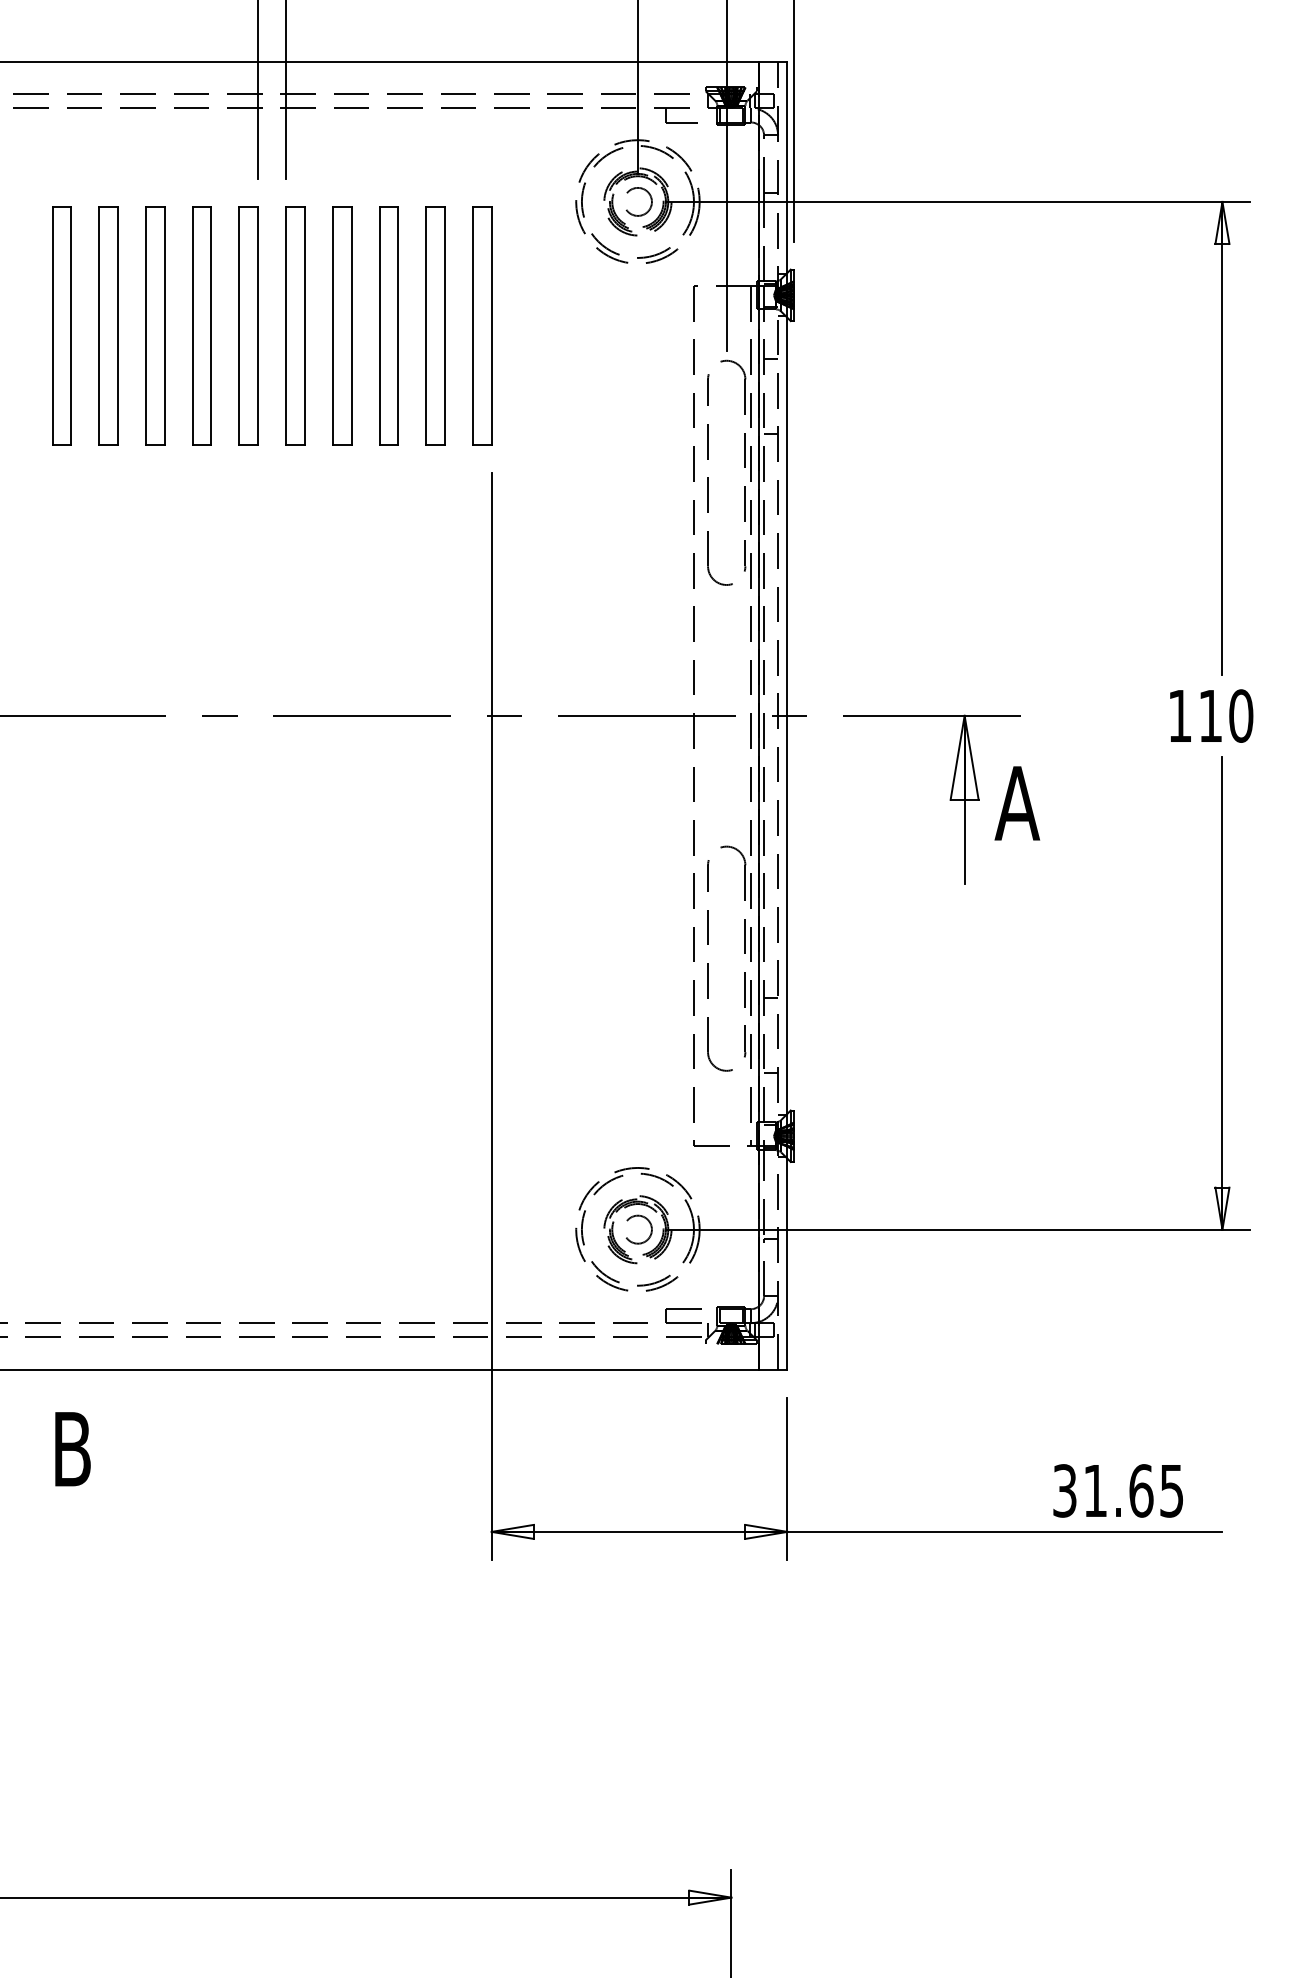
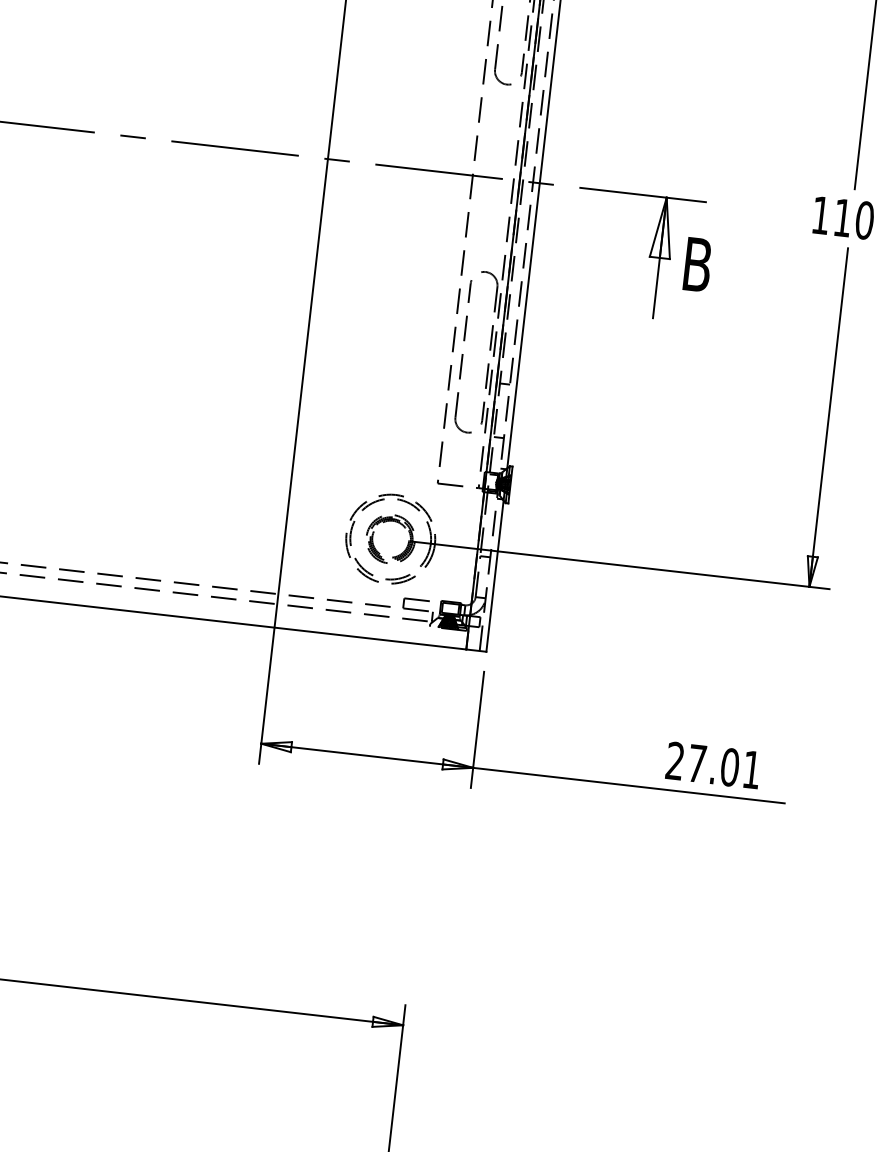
text: (1017, 803) -> (697, 264), A -> B
circle: (638, 1229) -> (391, 539), removed
text: (1117, 1490) -> (712, 765), 31.65 -> 27.01

